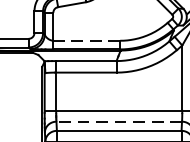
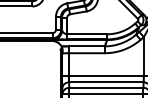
line: (87, 41) -> (87, 34), dashed -> solid
line: (117, 121) -> (105, 82), dashed -> solid

